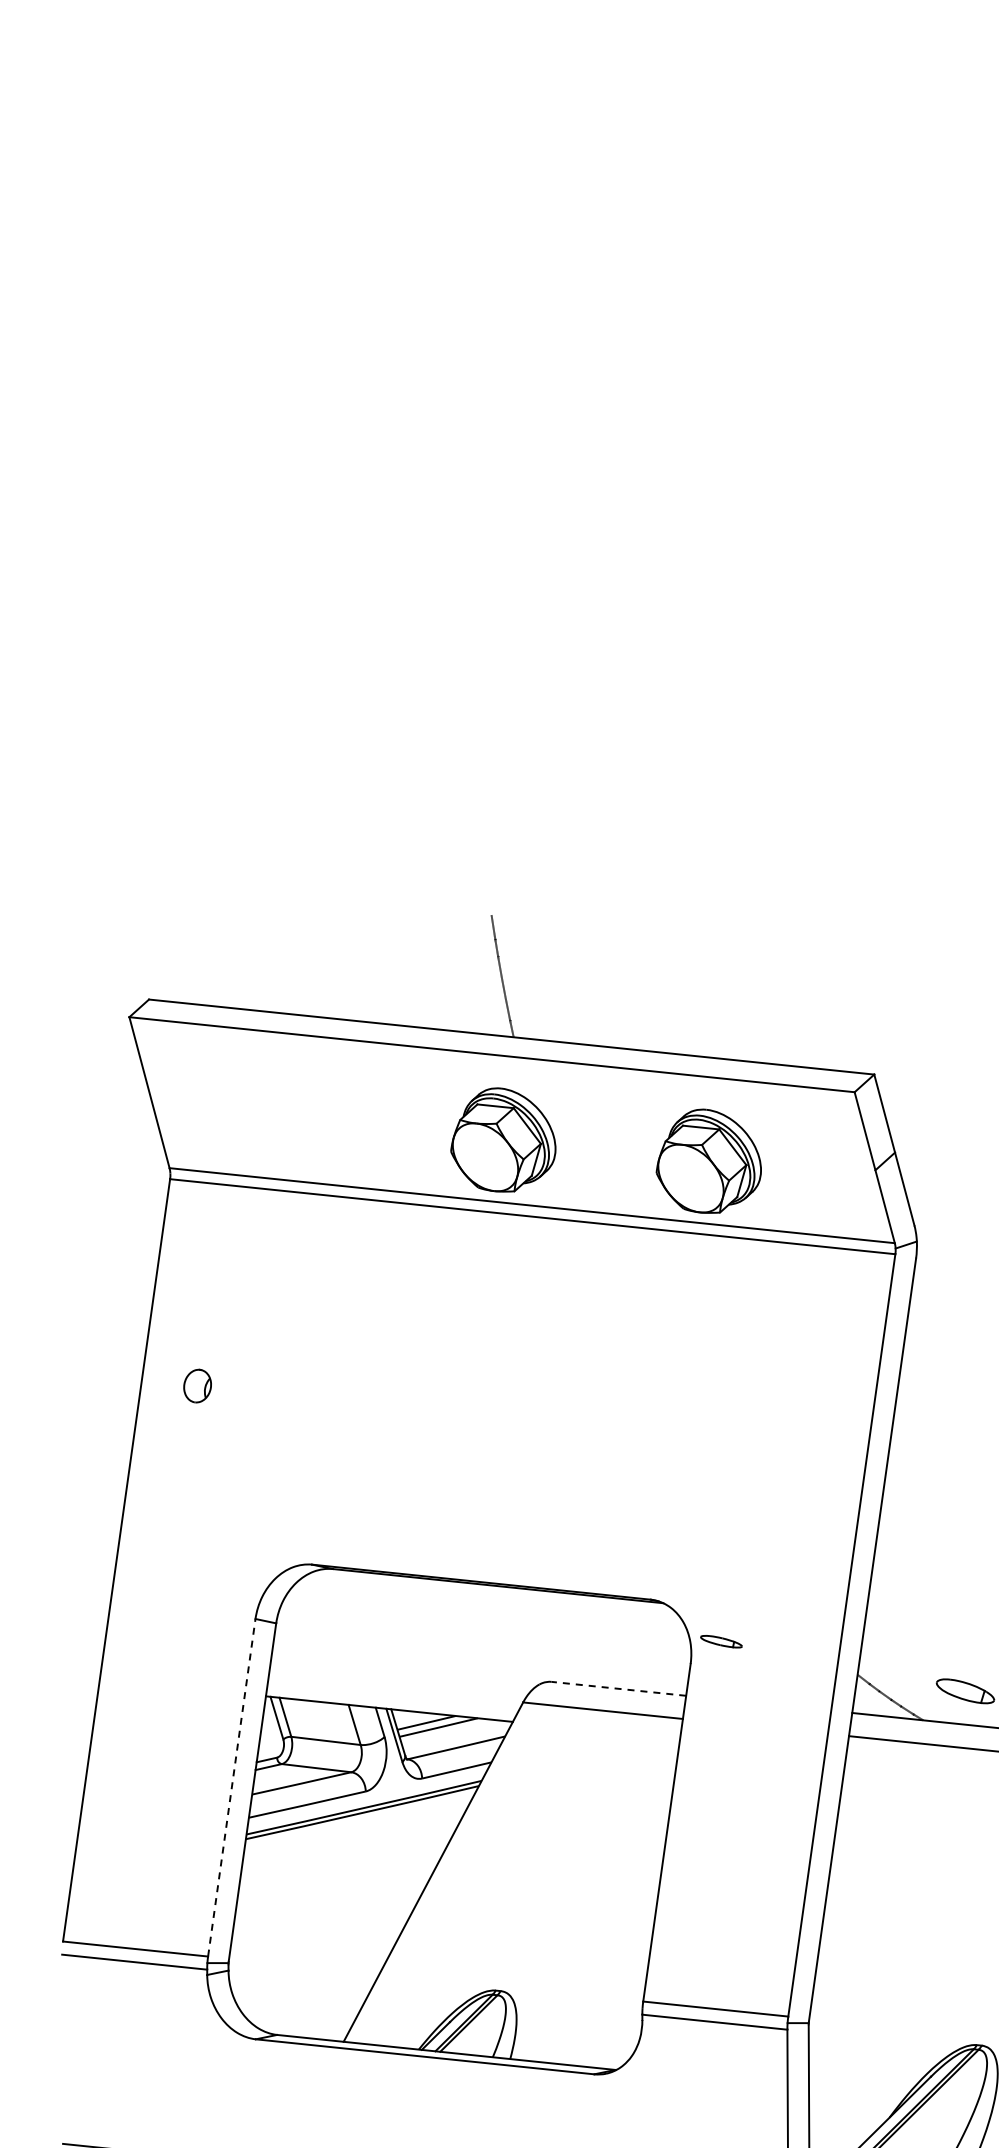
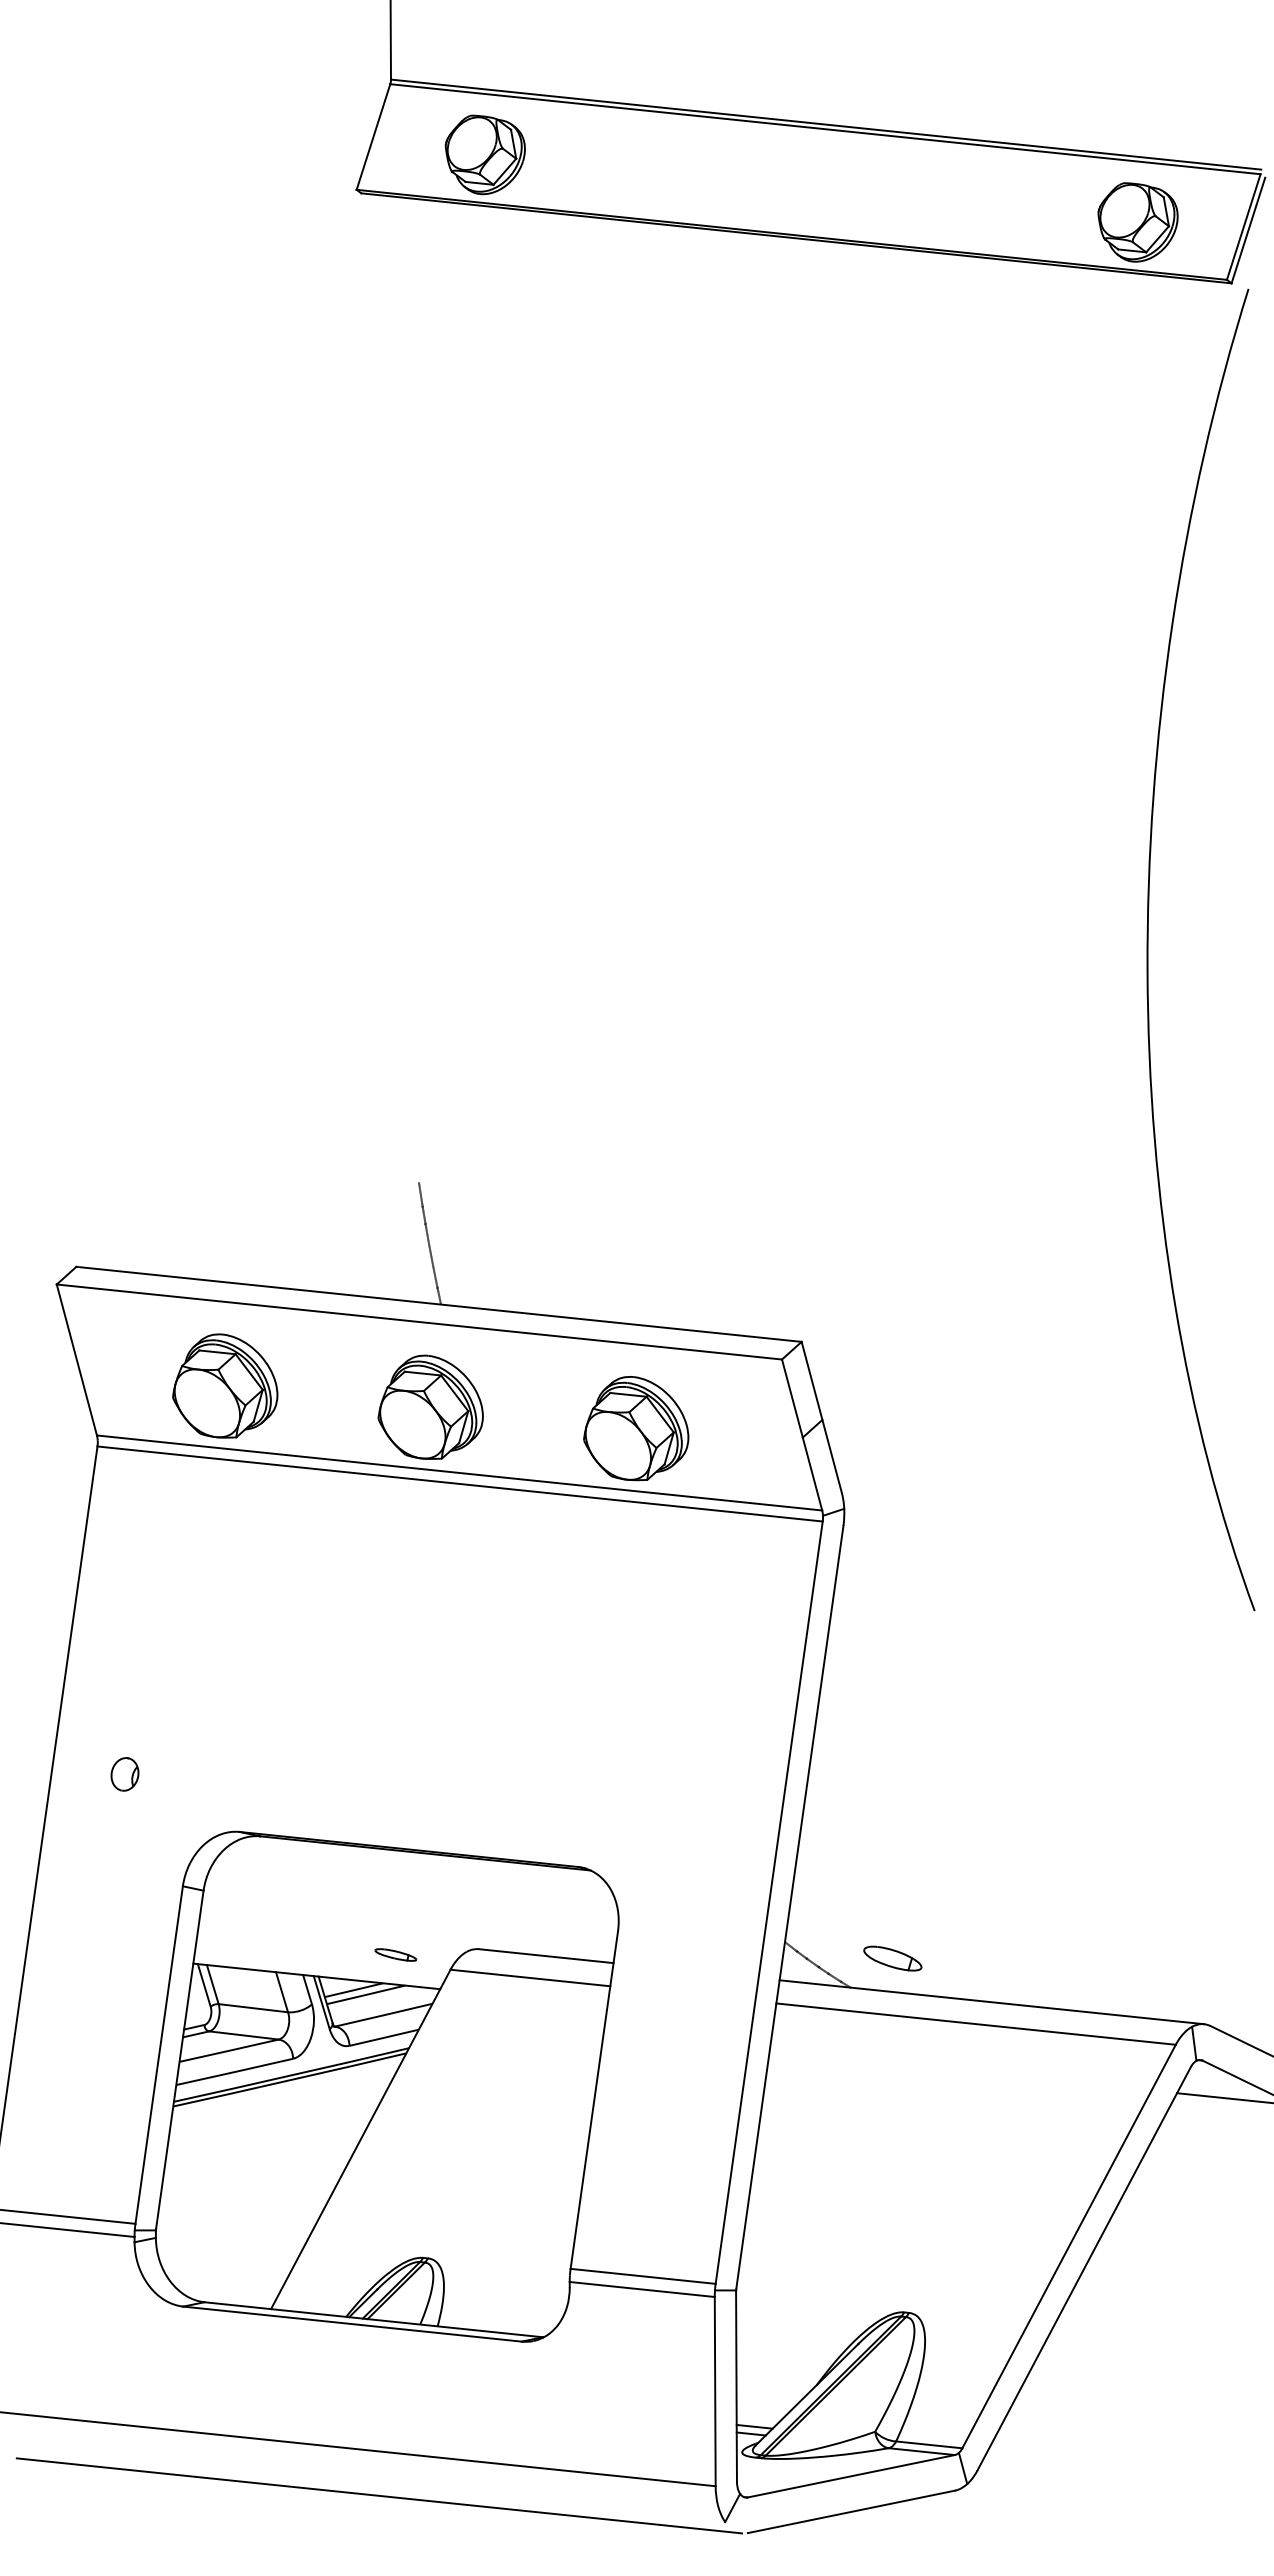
part: (298, 1118) -> (225, 1385), added
part: (197, 1386) -> (124, 1774), moved
part: (721, 1641) -> (395, 1954), moved
line: (619, 1689) -> (546, 1956), dashed -> solid
line: (232, 1787) -> (159, 2054), dashed -> solid

